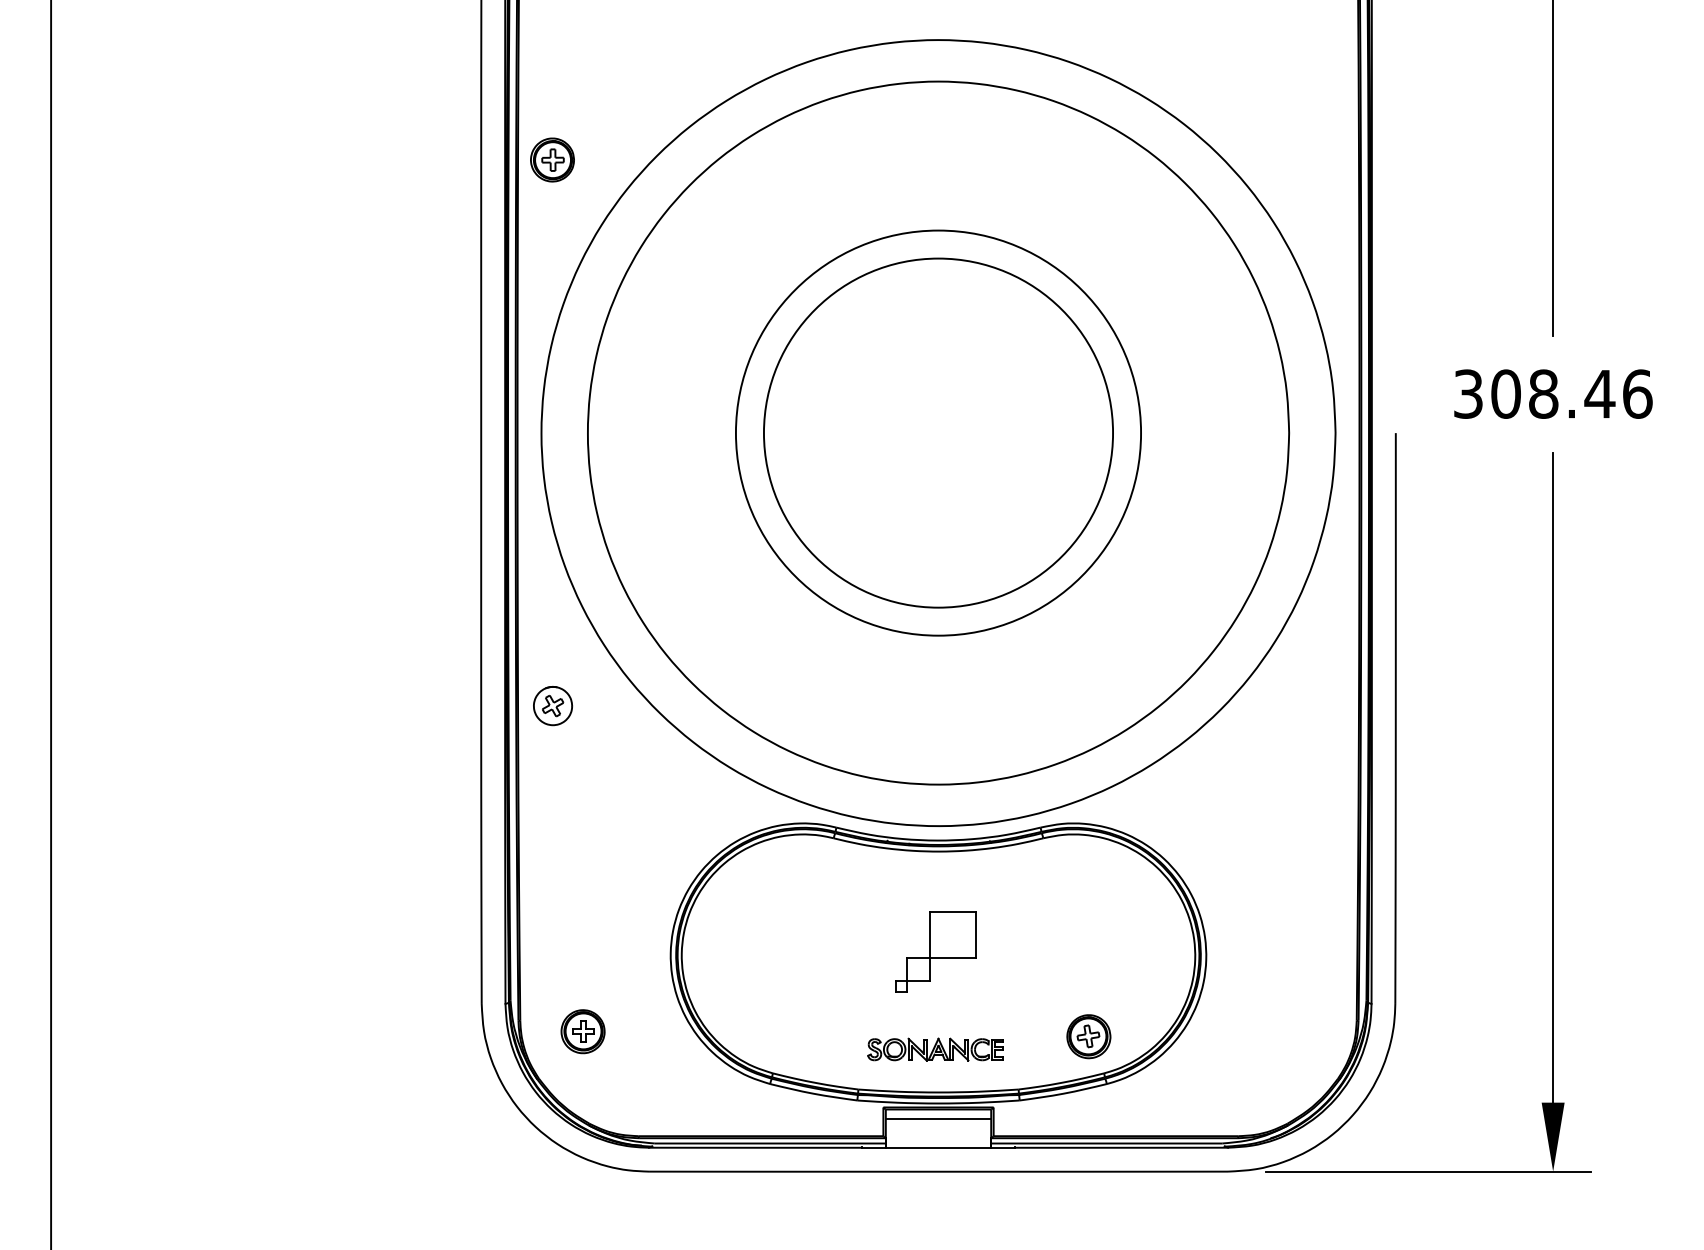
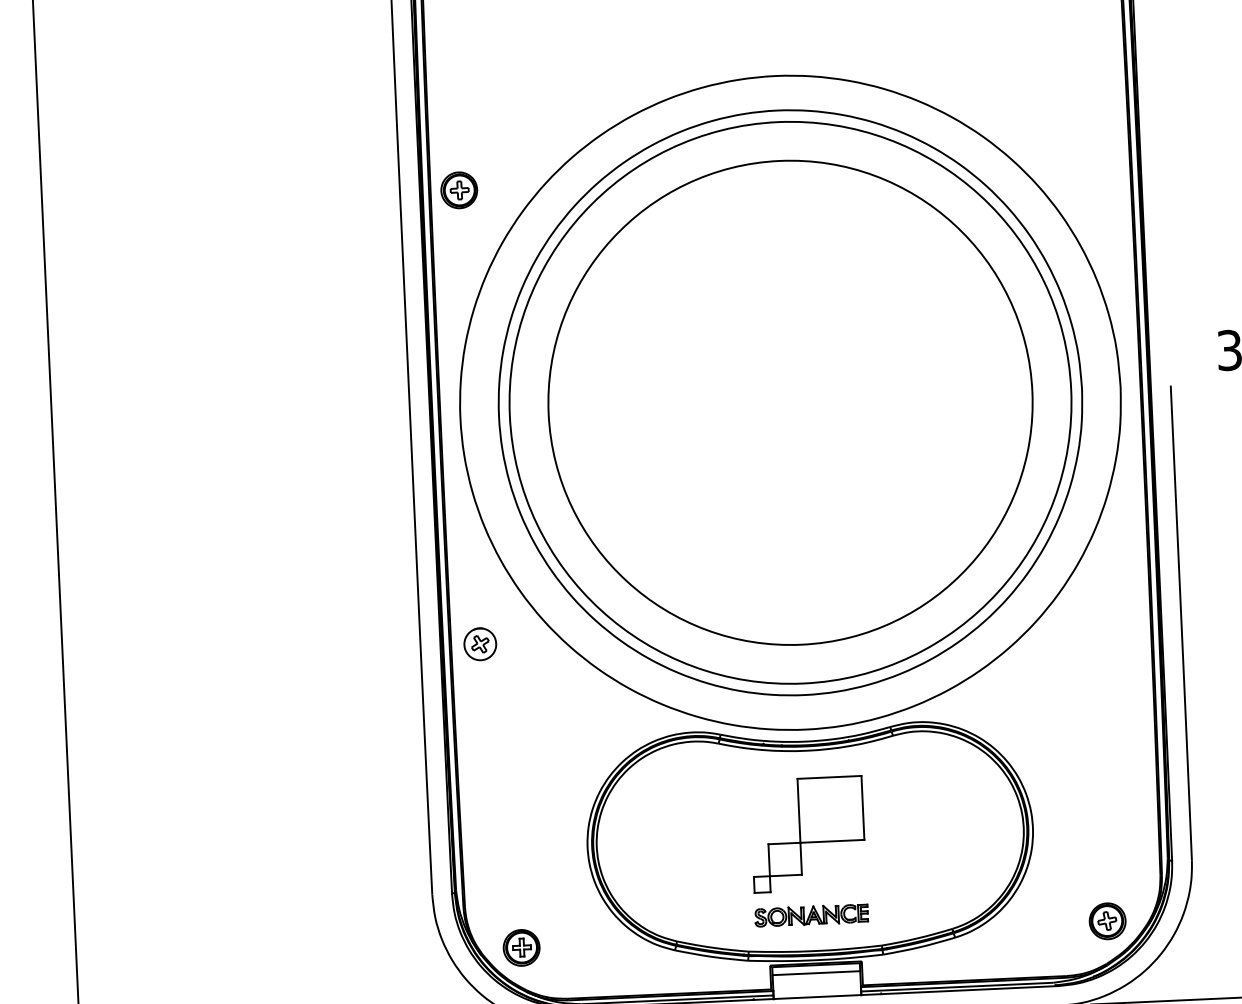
circle: (938, 432) -> (790, 402), size x1.67
circle: (938, 433) -> (790, 403), size x1.67
part: (935, 951) -> (807, 833), size x1.67
part: (582, 1031) -> (521, 947), moved
part: (1088, 1036) -> (1107, 921), moved

